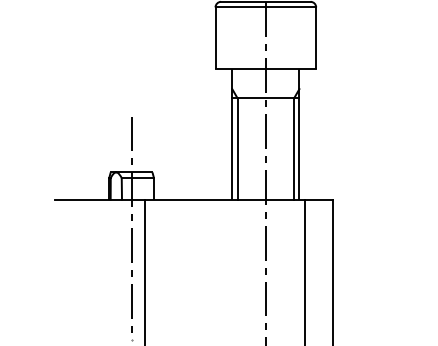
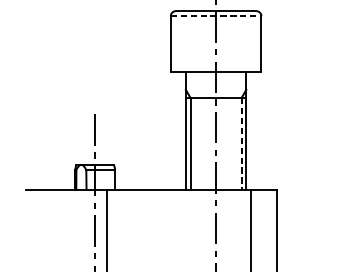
line: (266, 7) -> (216, 16), solid -> dashed
line: (294, 149) -> (241, 144), solid -> dashed

